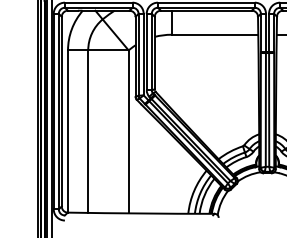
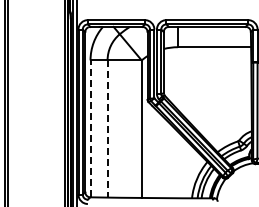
line: (67, 131) -> (90, 128), solid -> dashed
line: (88, 131) -> (107, 128), solid -> dashed

